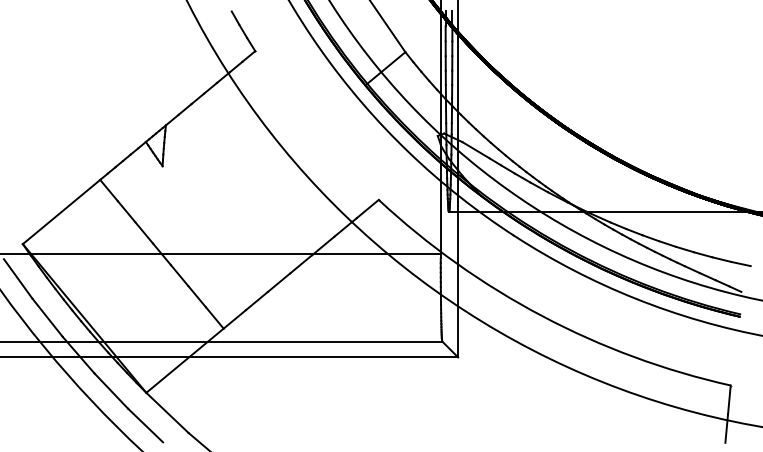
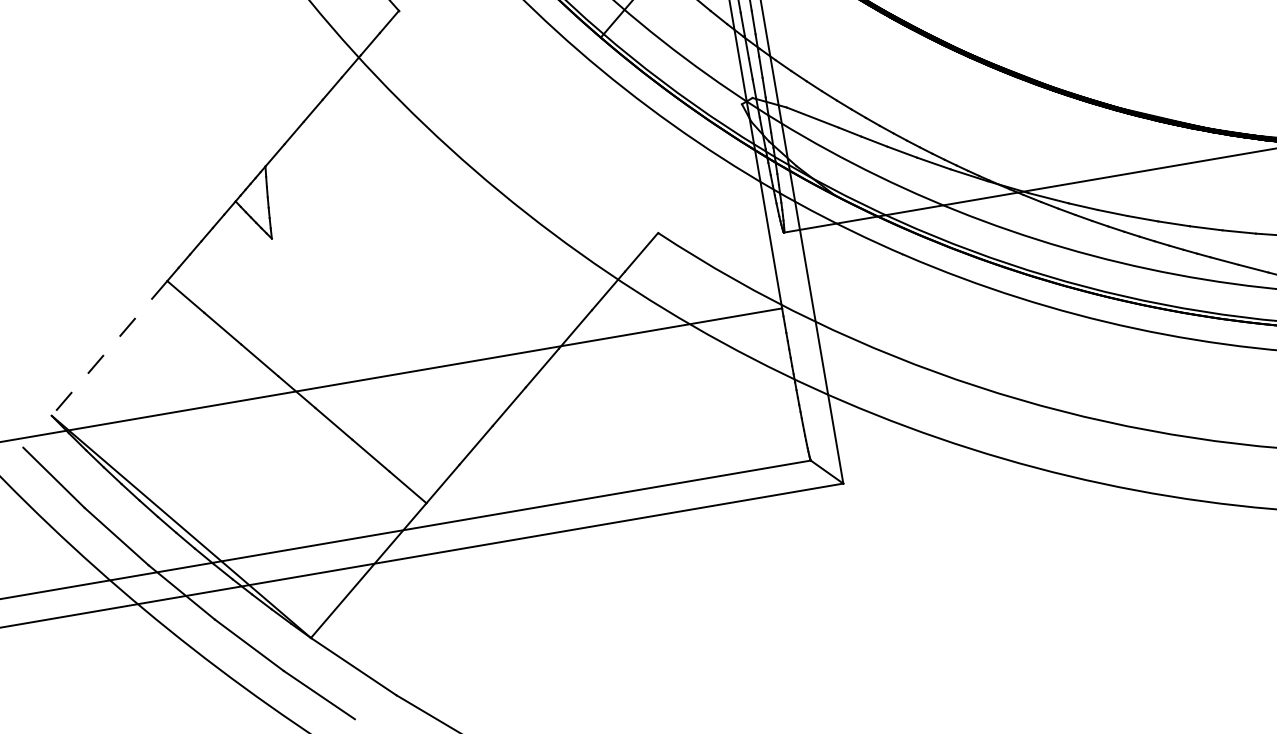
line: (61, 212) -> (109, 349), solid -> dashed

